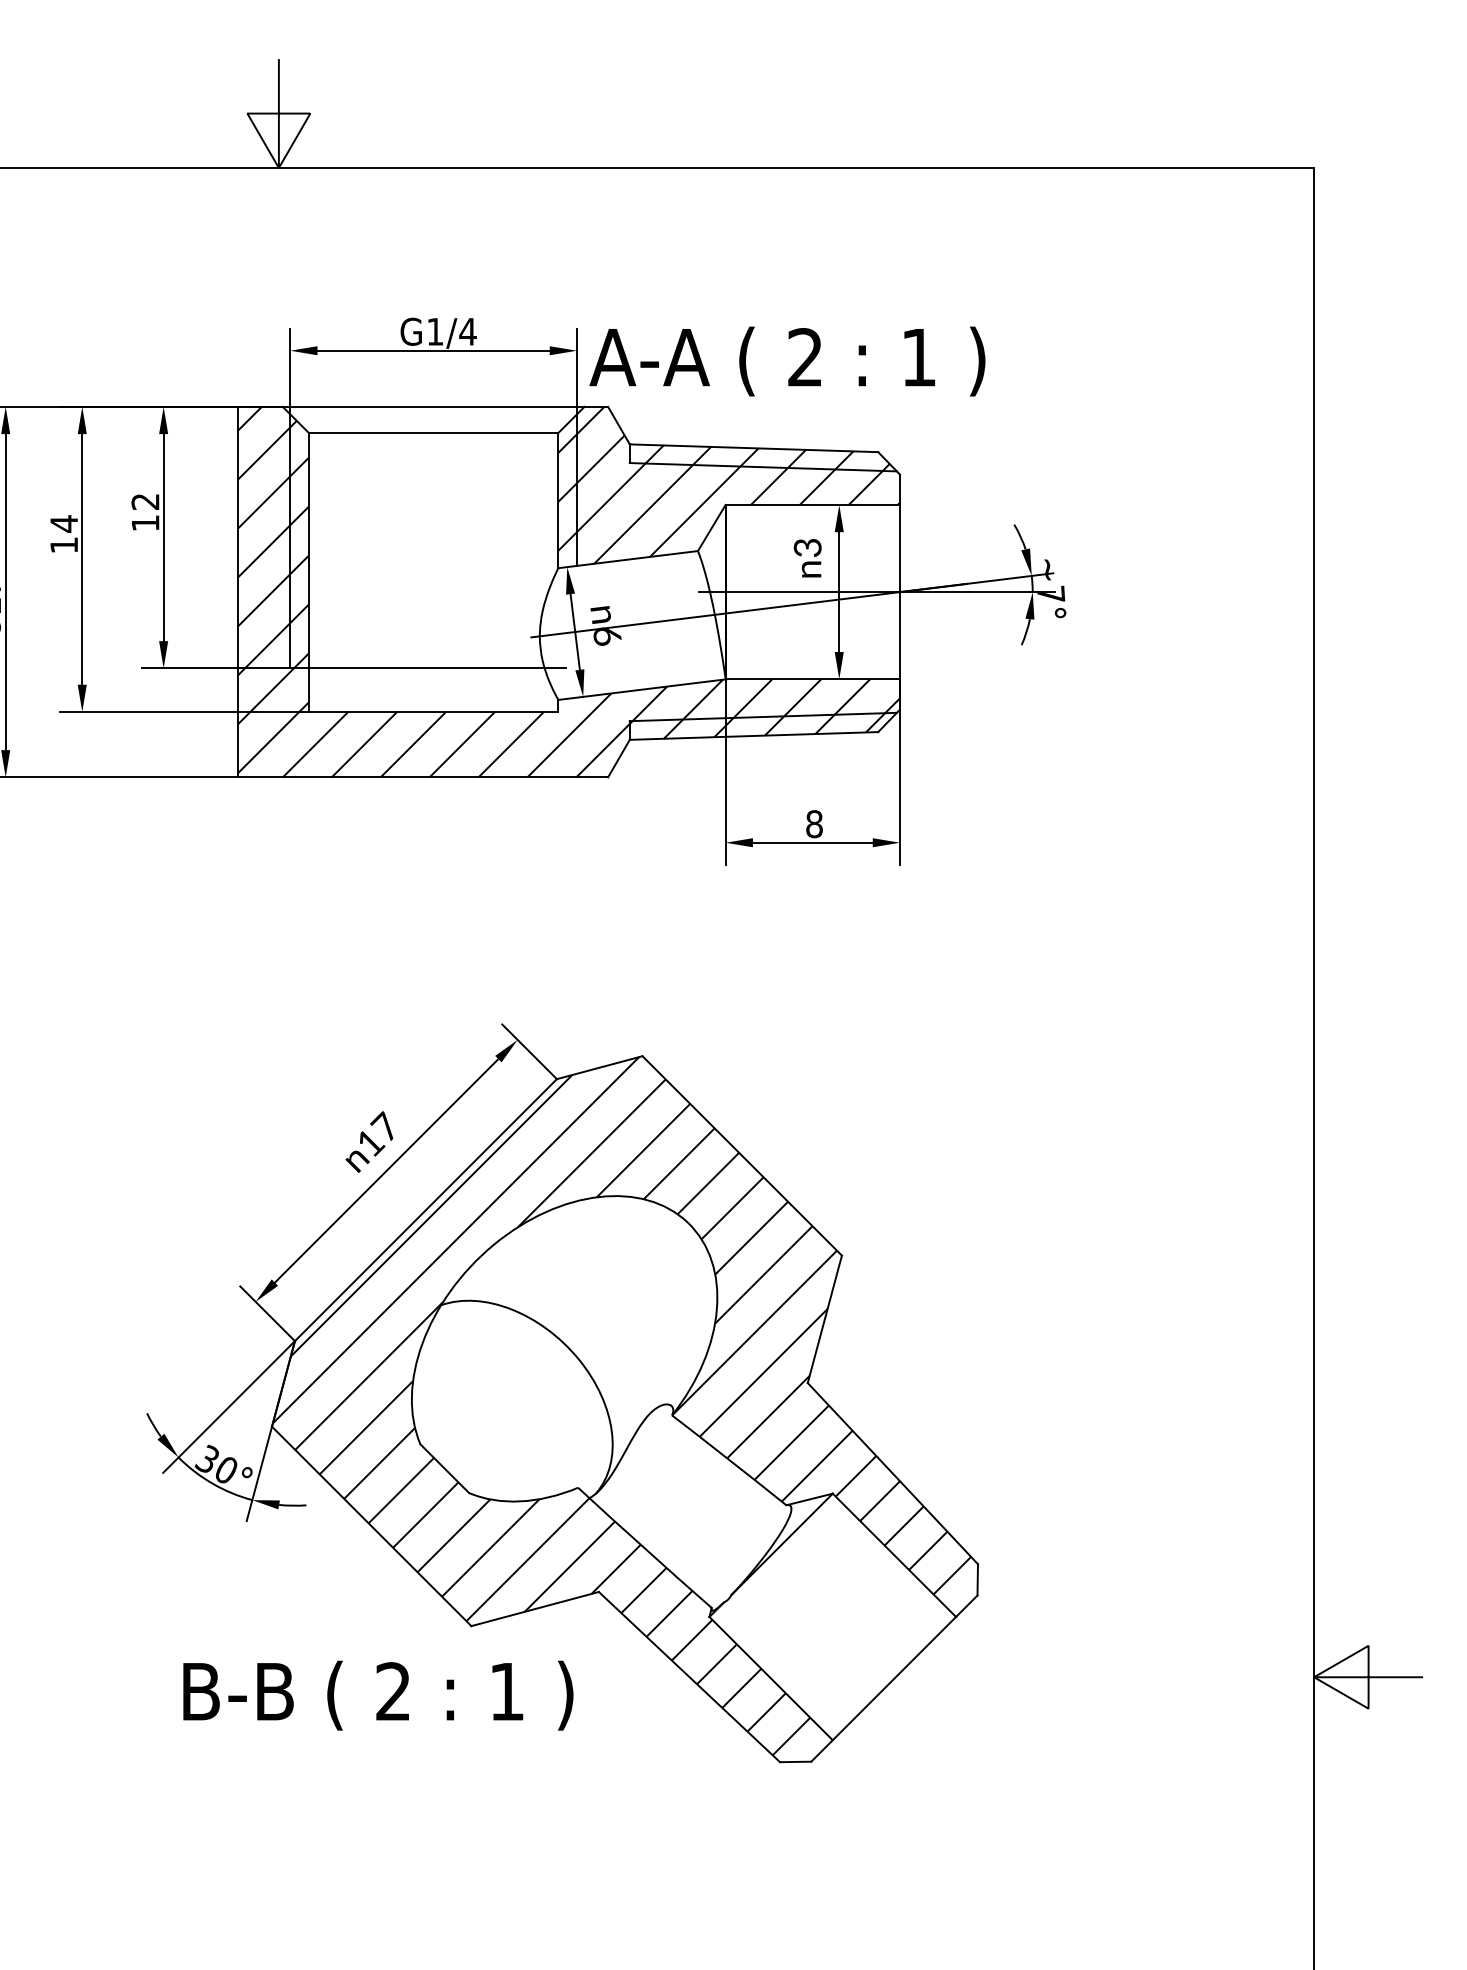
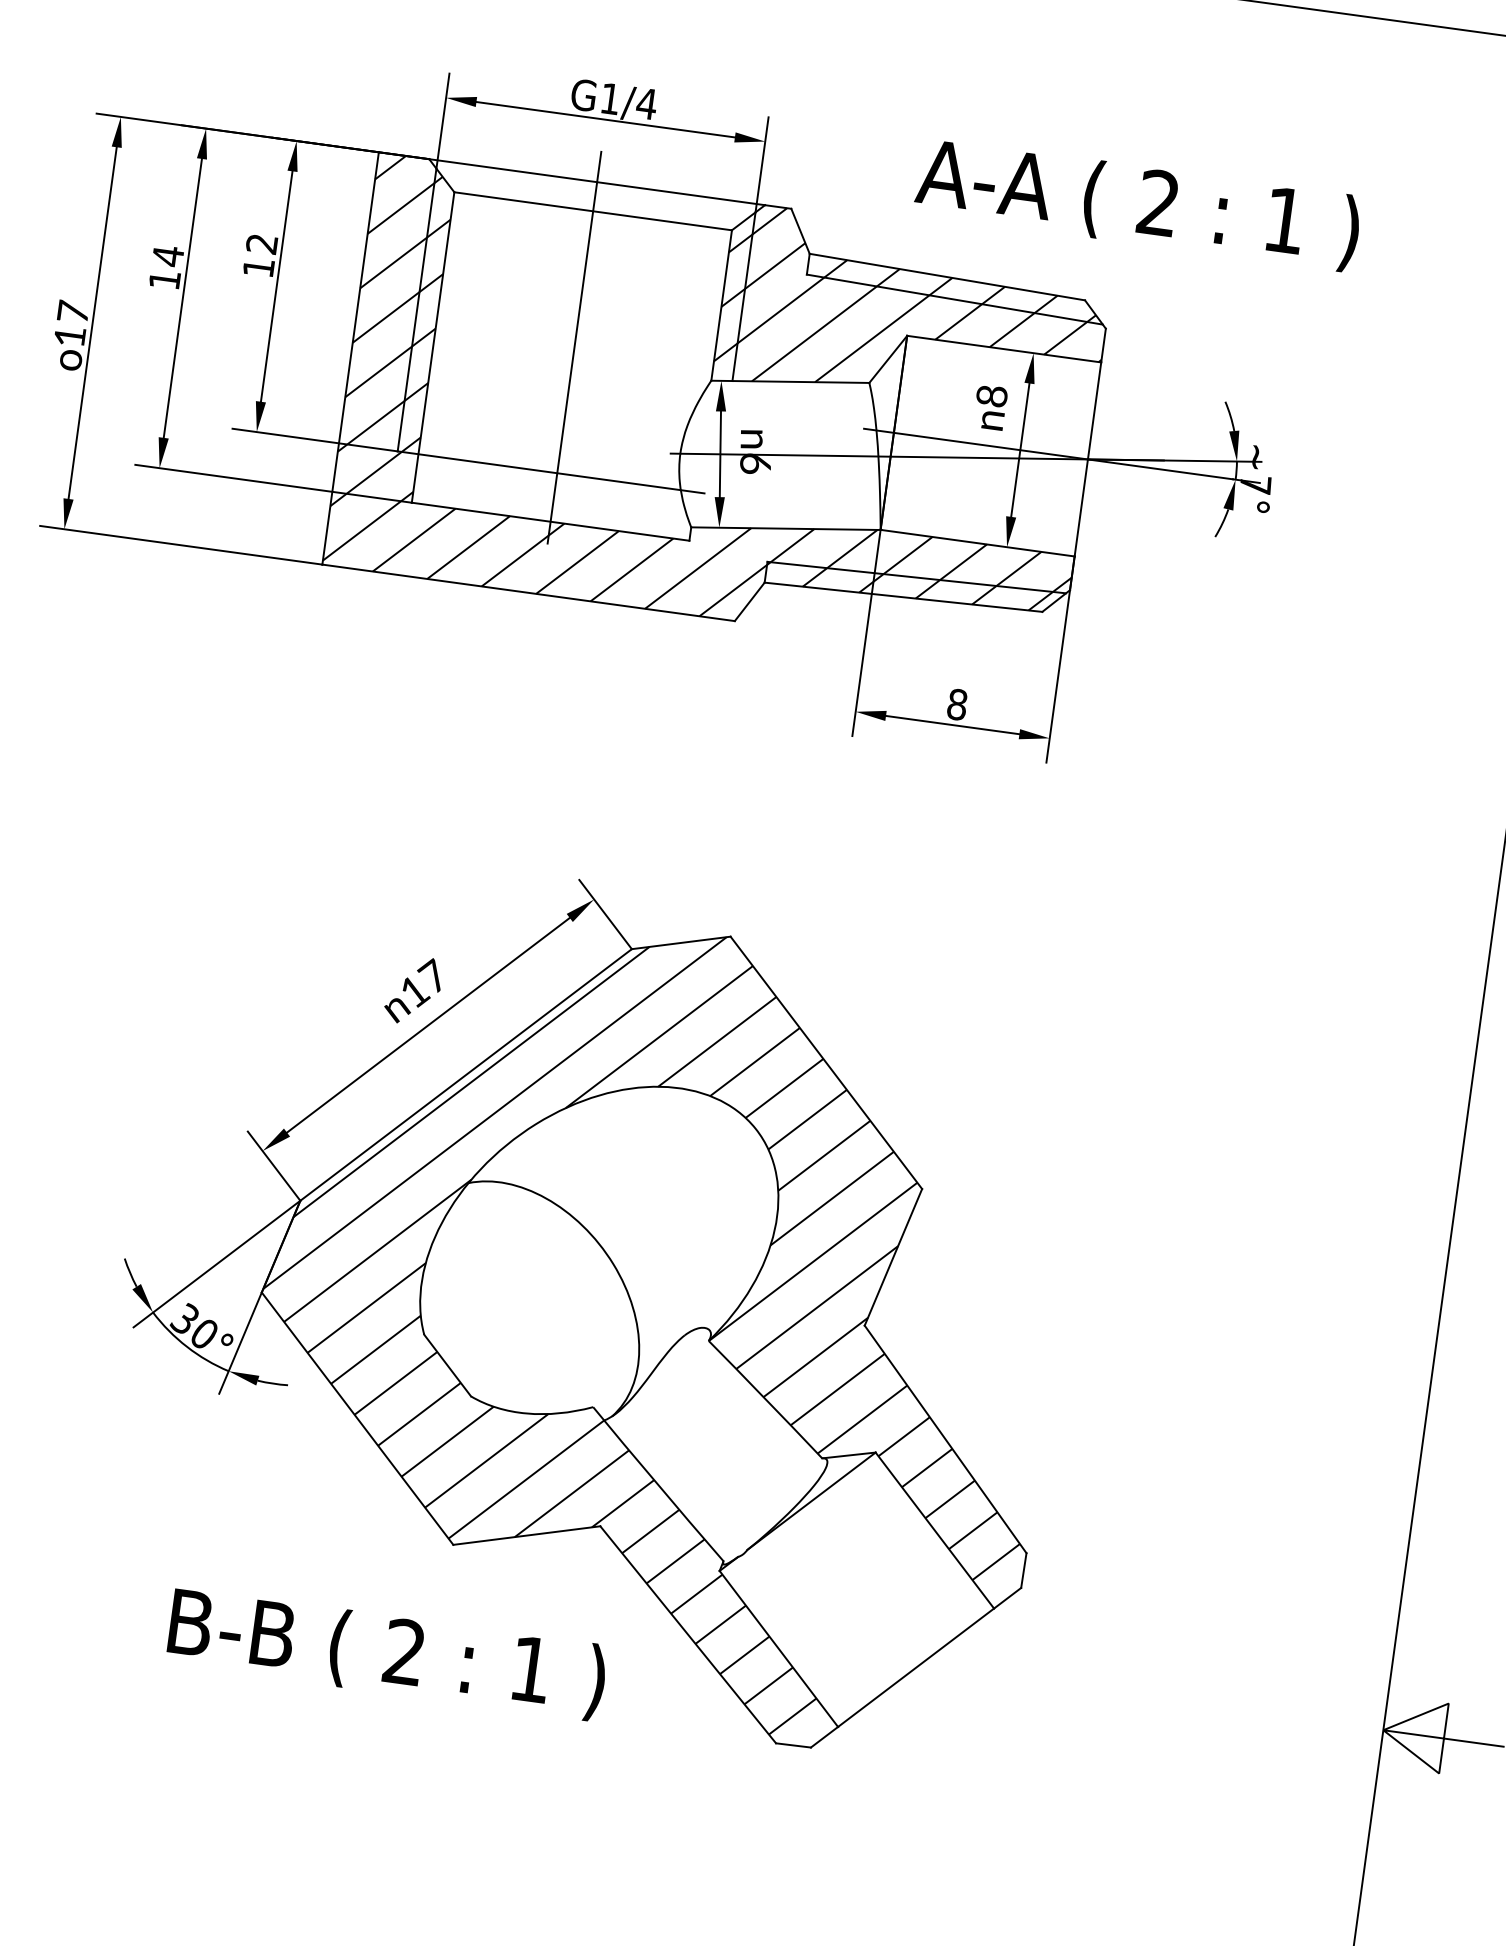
text: (787, 361) -> (1138, 204), moved
text: (807, 547) -> (991, 395), 3 -> 8
line: (433, 555) -> (574, 347), added
text: (378, 1695) -> (387, 1654), moved

